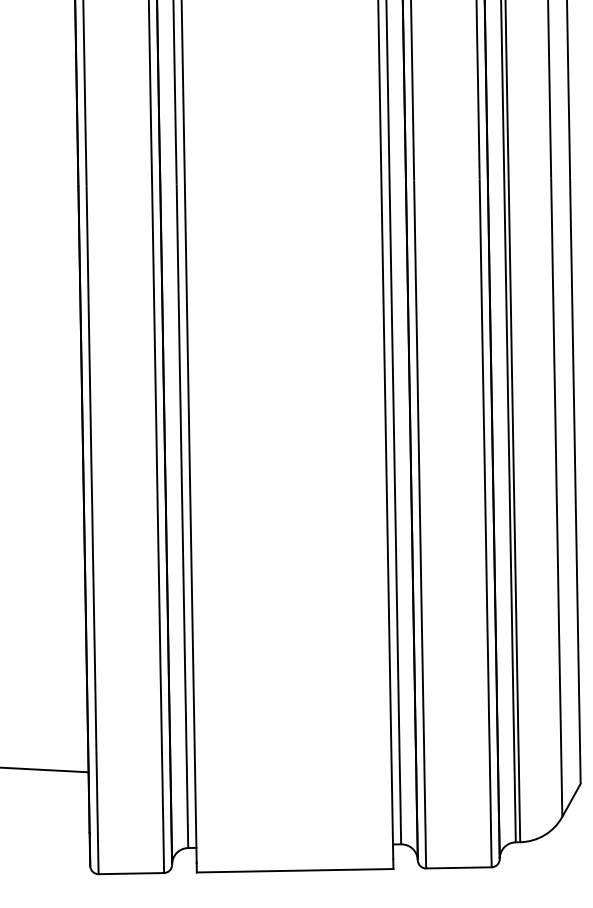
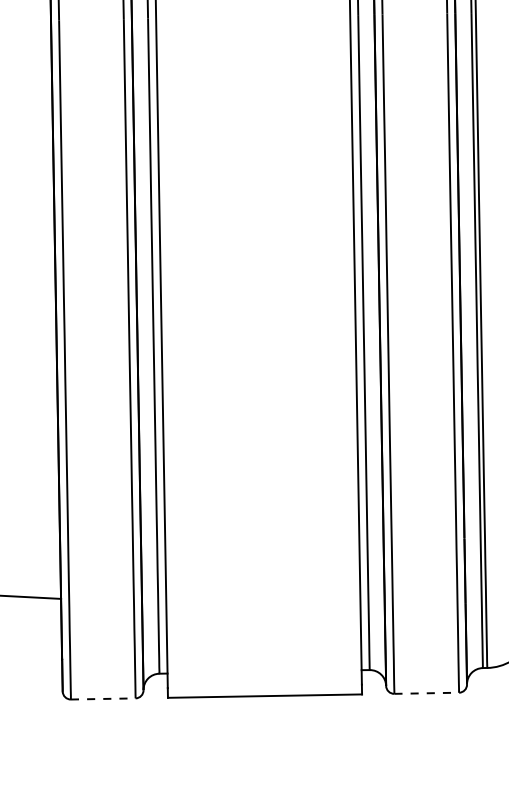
line: (458, 867) -> (426, 692), solid -> dashed
line: (131, 873) -> (103, 698), solid -> dashed

